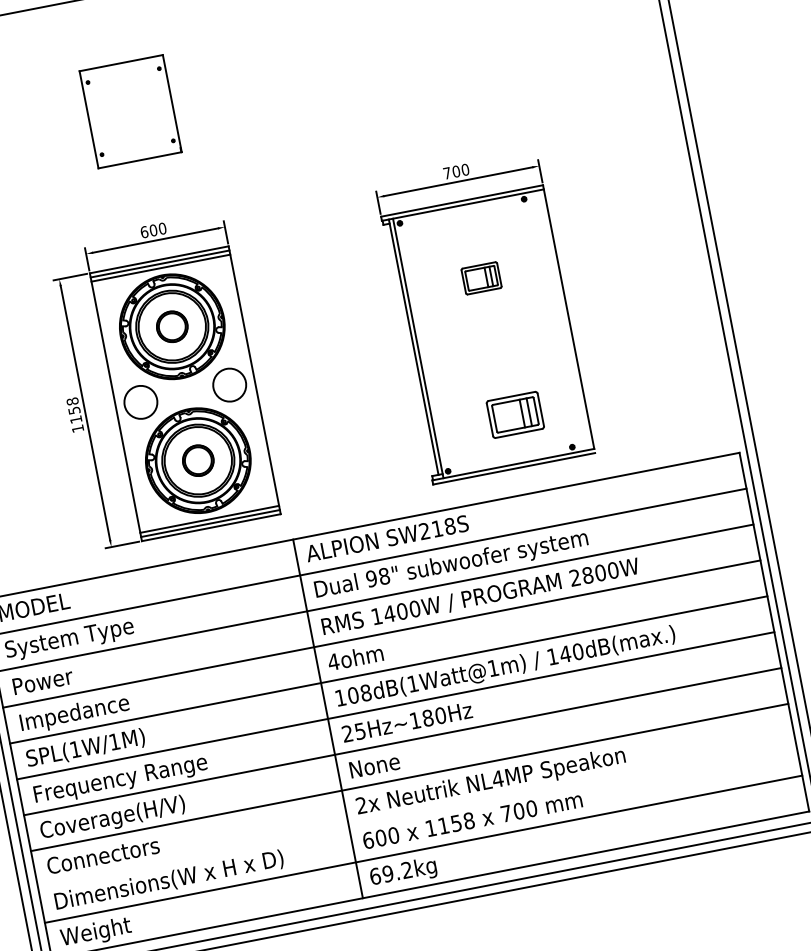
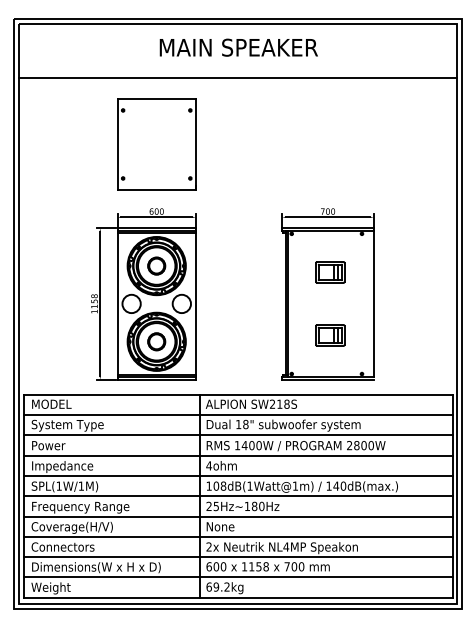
part: (130, 111) -> (156, 144), size x1.67
part: (481, 278) -> (330, 272), size x1.43
part: (515, 414) -> (330, 335), moved
text: (371, 578) -> (238, 424), 98" -> 18"
line: (417, 813) -> (238, 557), added

